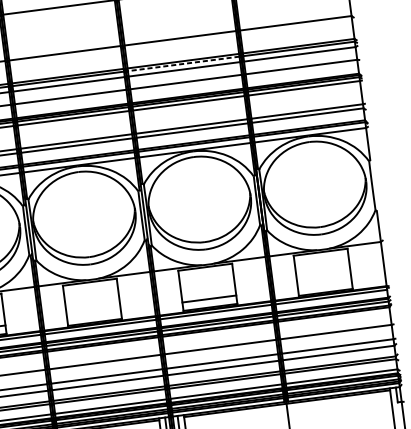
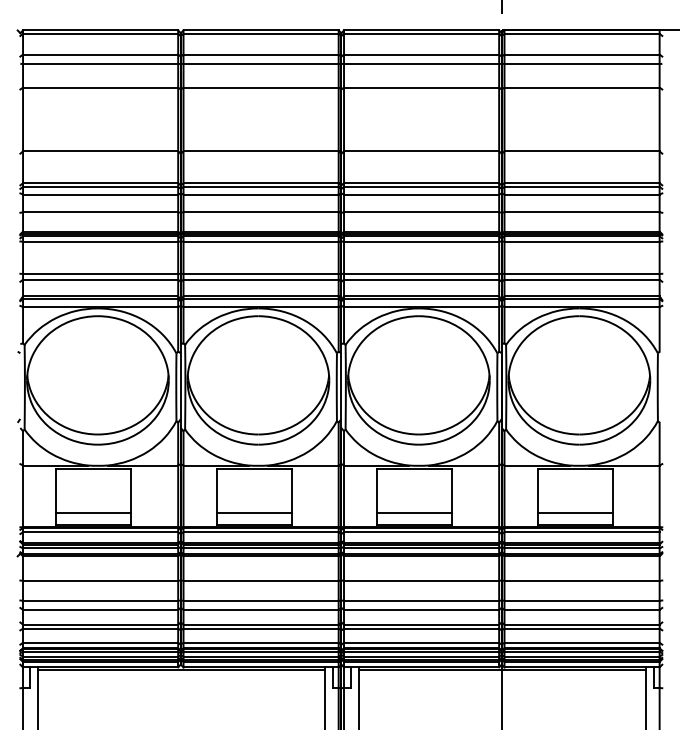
line: (183, 64) -> (421, 187), dashed -> solid
line: (324, 284) -> (574, 513), added
line: (93, 314) -> (253, 513), added

